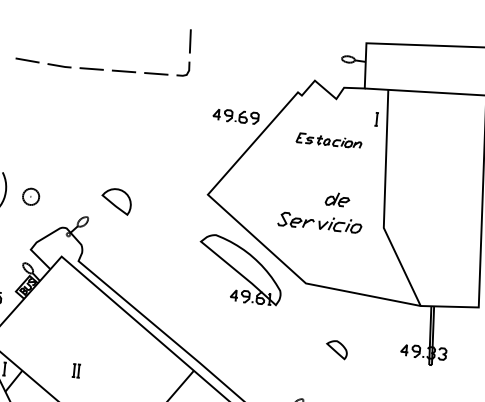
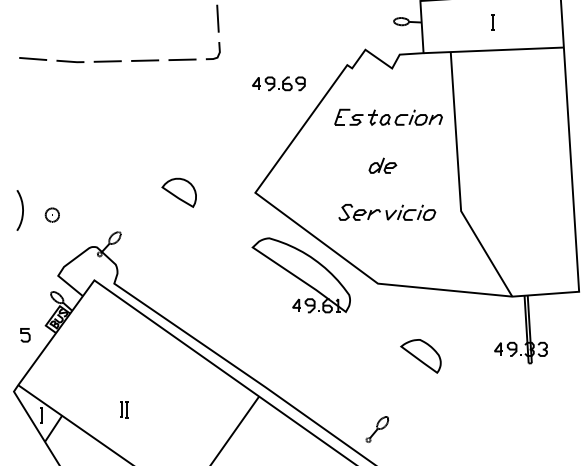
part: (235, 116) -> (278, 83), moved
line: (376, 119) -> (492, 22), moved
part: (329, 140) -> (388, 116), size x1.43
part: (30, 196) -> (51, 214), size x0.71
part: (337, 199) -> (382, 165), moved
part: (115, 201) -> (178, 192), moved
part: (336, 349) -> (420, 356), size x1.67

